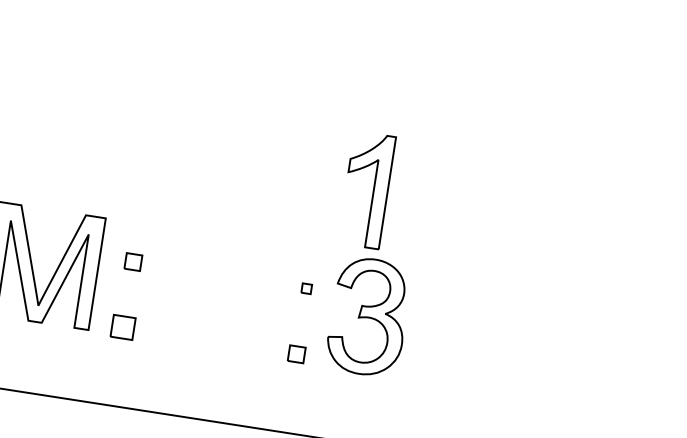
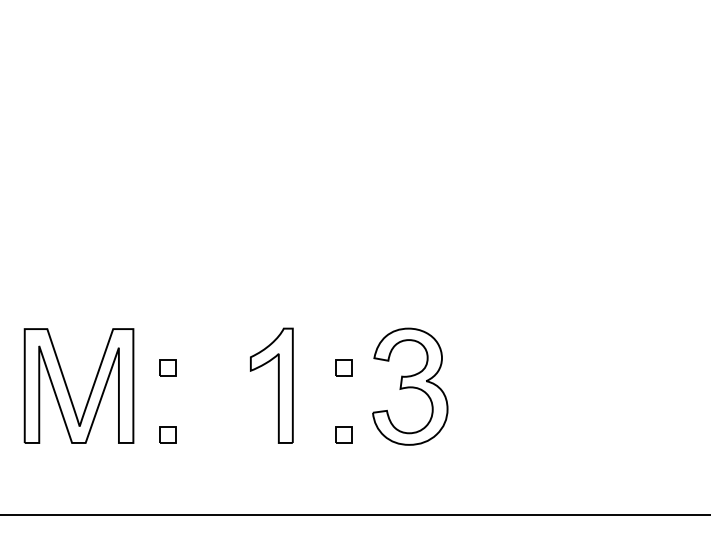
part: (366, 189) -> (271, 385), moved
part: (306, 287) -> (343, 367), size x1.67
part: (123, 326) -> (167, 434), size x0.71

